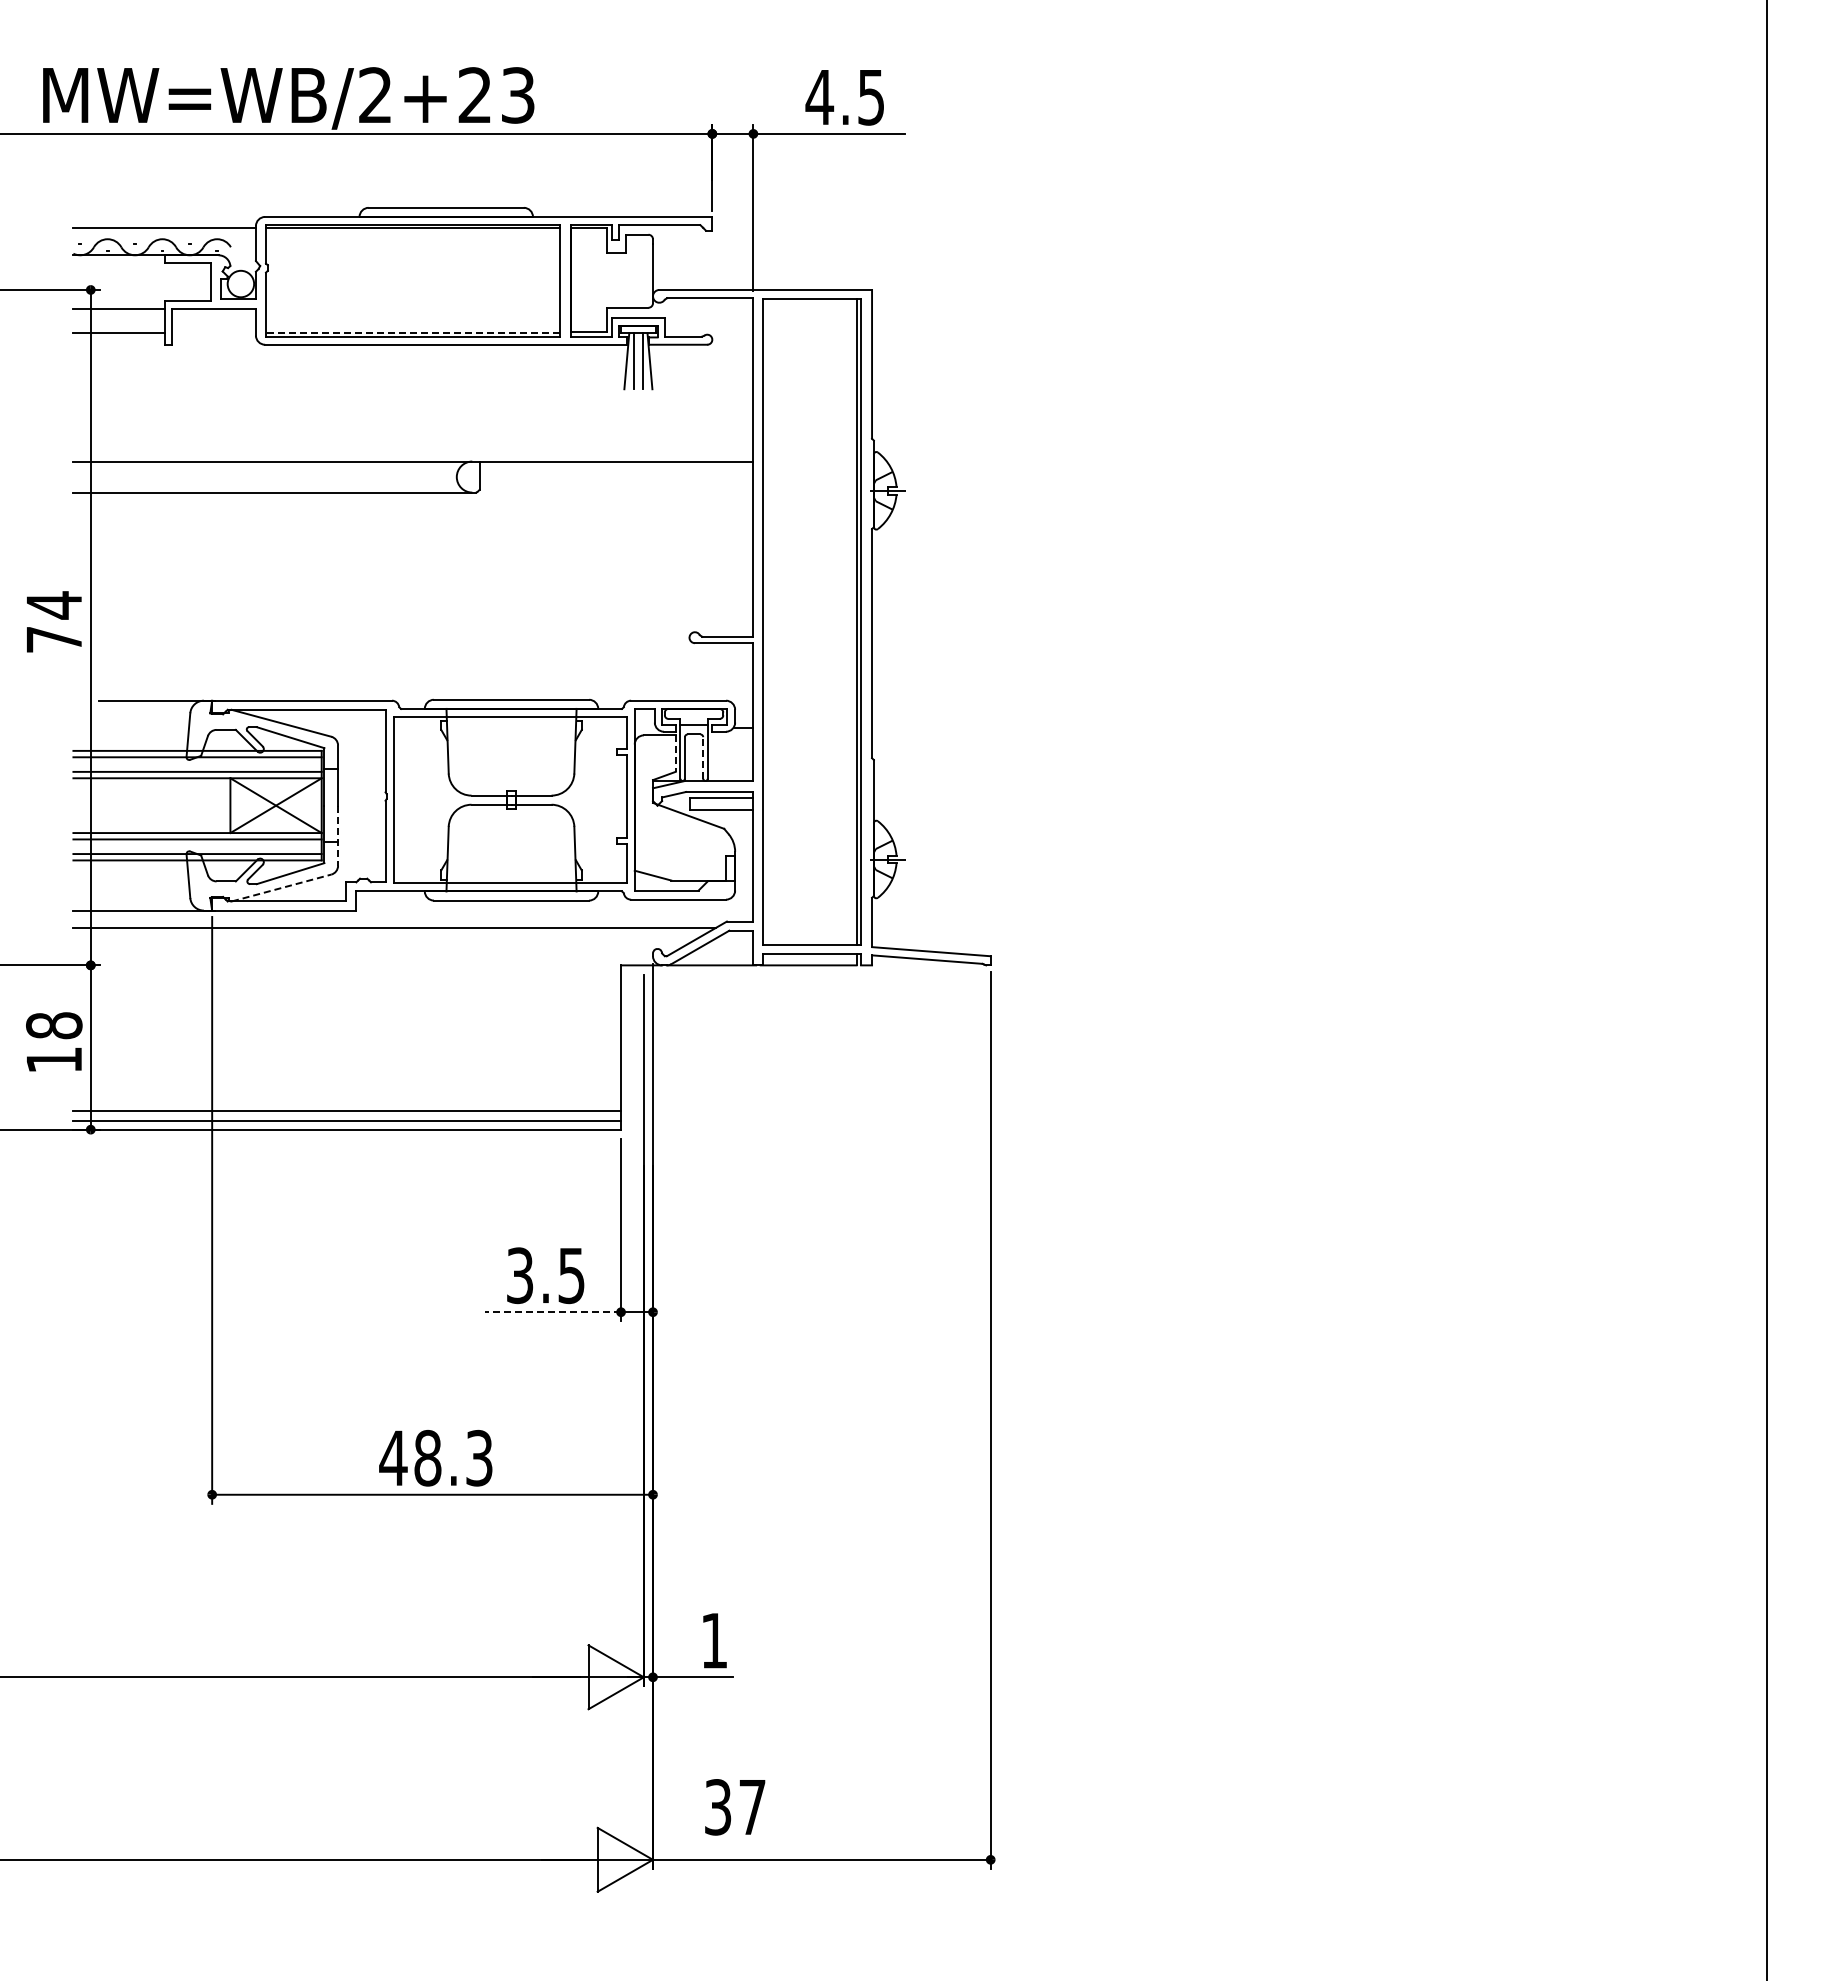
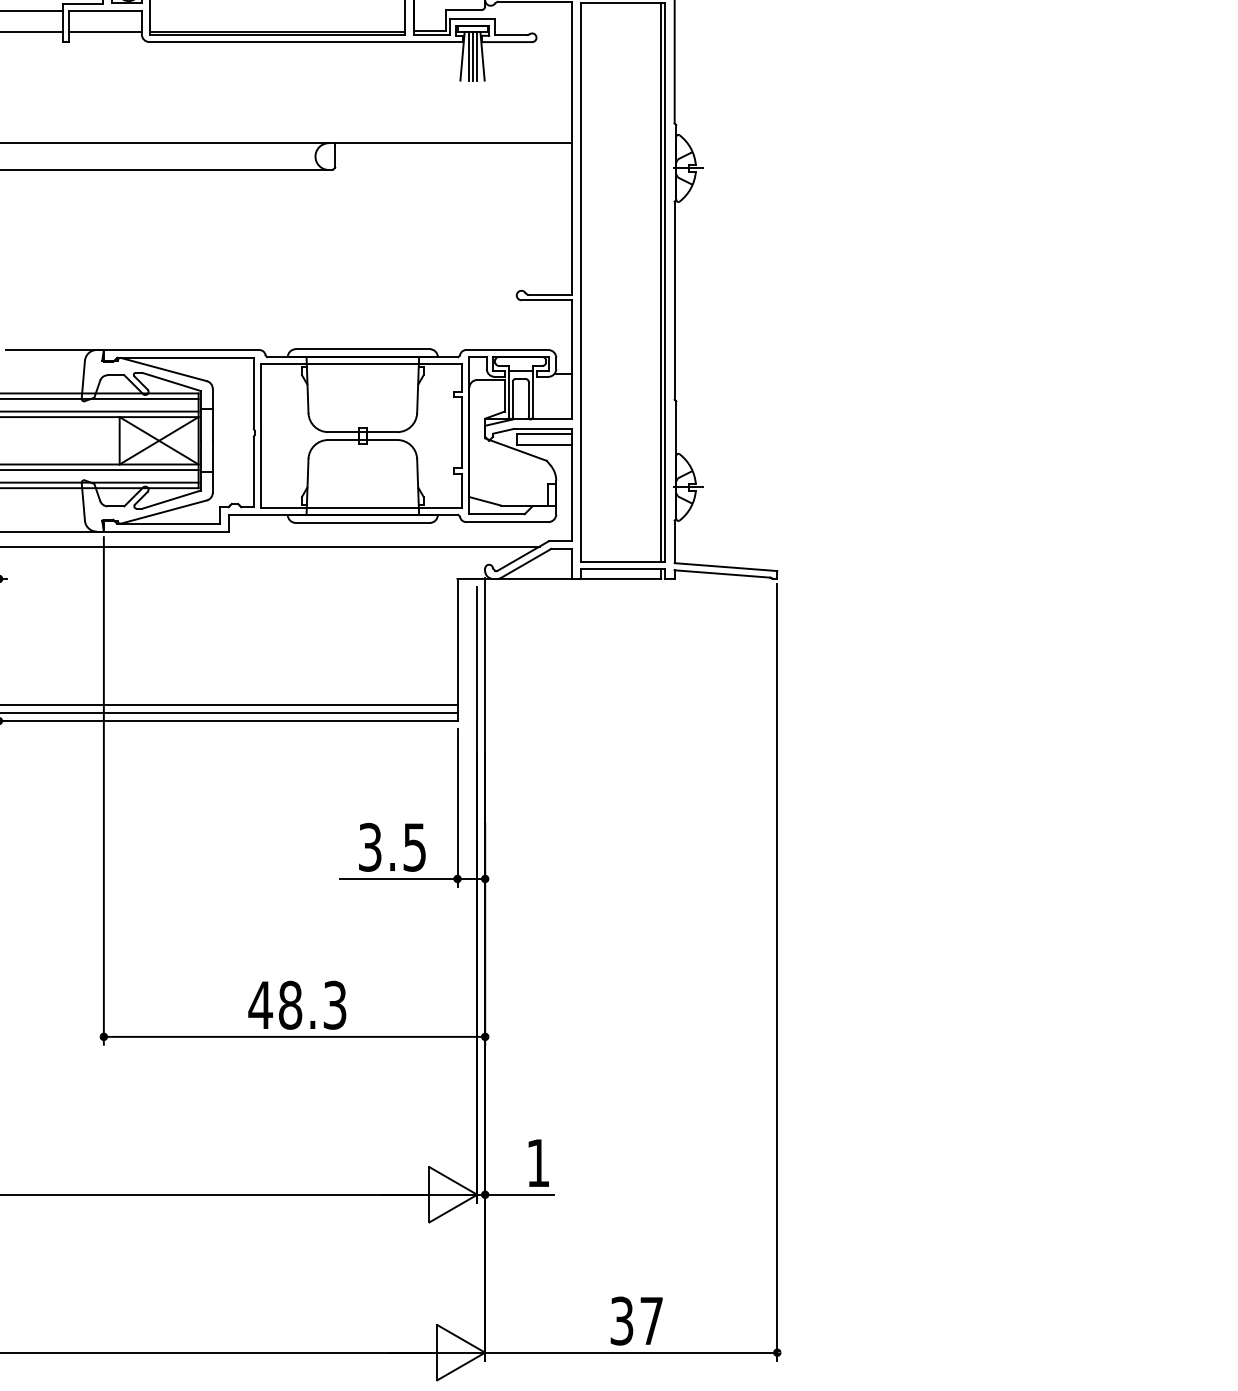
line: (213, 332) -> (105, 31), added
line: (412, 332) -> (277, 31), dashed -> solid
line: (638, 361) -> (472, 56), added
line: (675, 754) -> (504, 396), dashed -> solid
line: (703, 757) -> (528, 399), dashed -> solid
line: (338, 836) -> (213, 467), dashed -> solid
line: (282, 887) -> (164, 511), dashed -> solid
line: (553, 1312) -> (399, 879), dashed -> solid
text: (735, 1807) -> (637, 1321), moved

